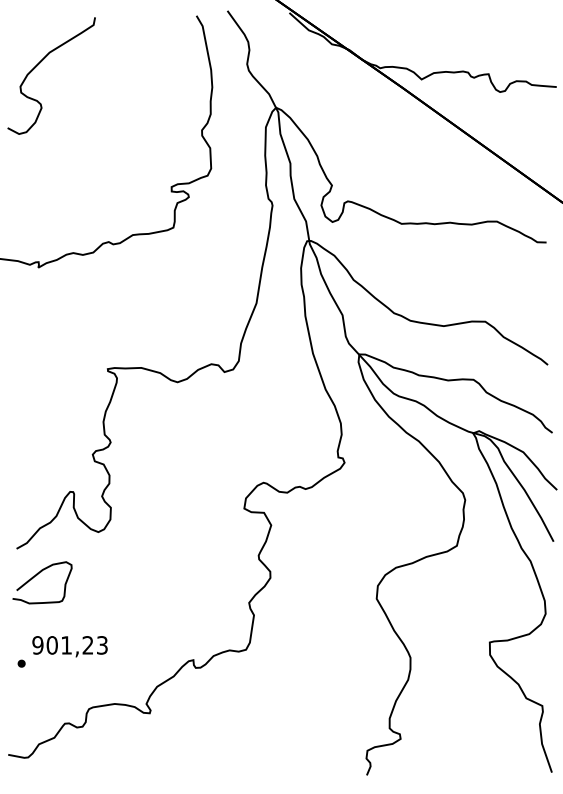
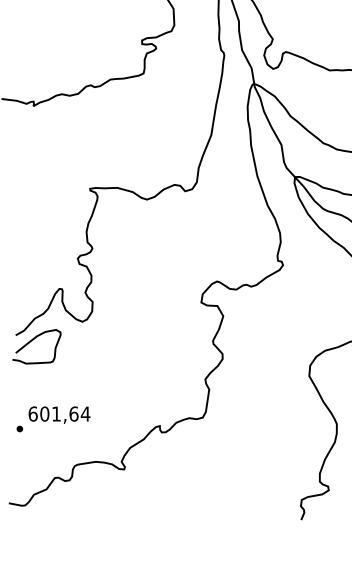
curve: (36, 576) -> (31, 341), moved
text: (70, 645) -> (59, 414), 901,23 -> 601,64

